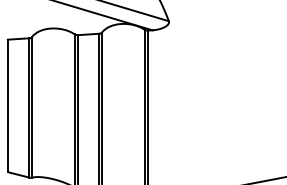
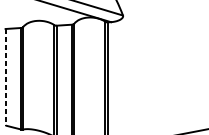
line: (7, 106) -> (5, 77), solid -> dashed

